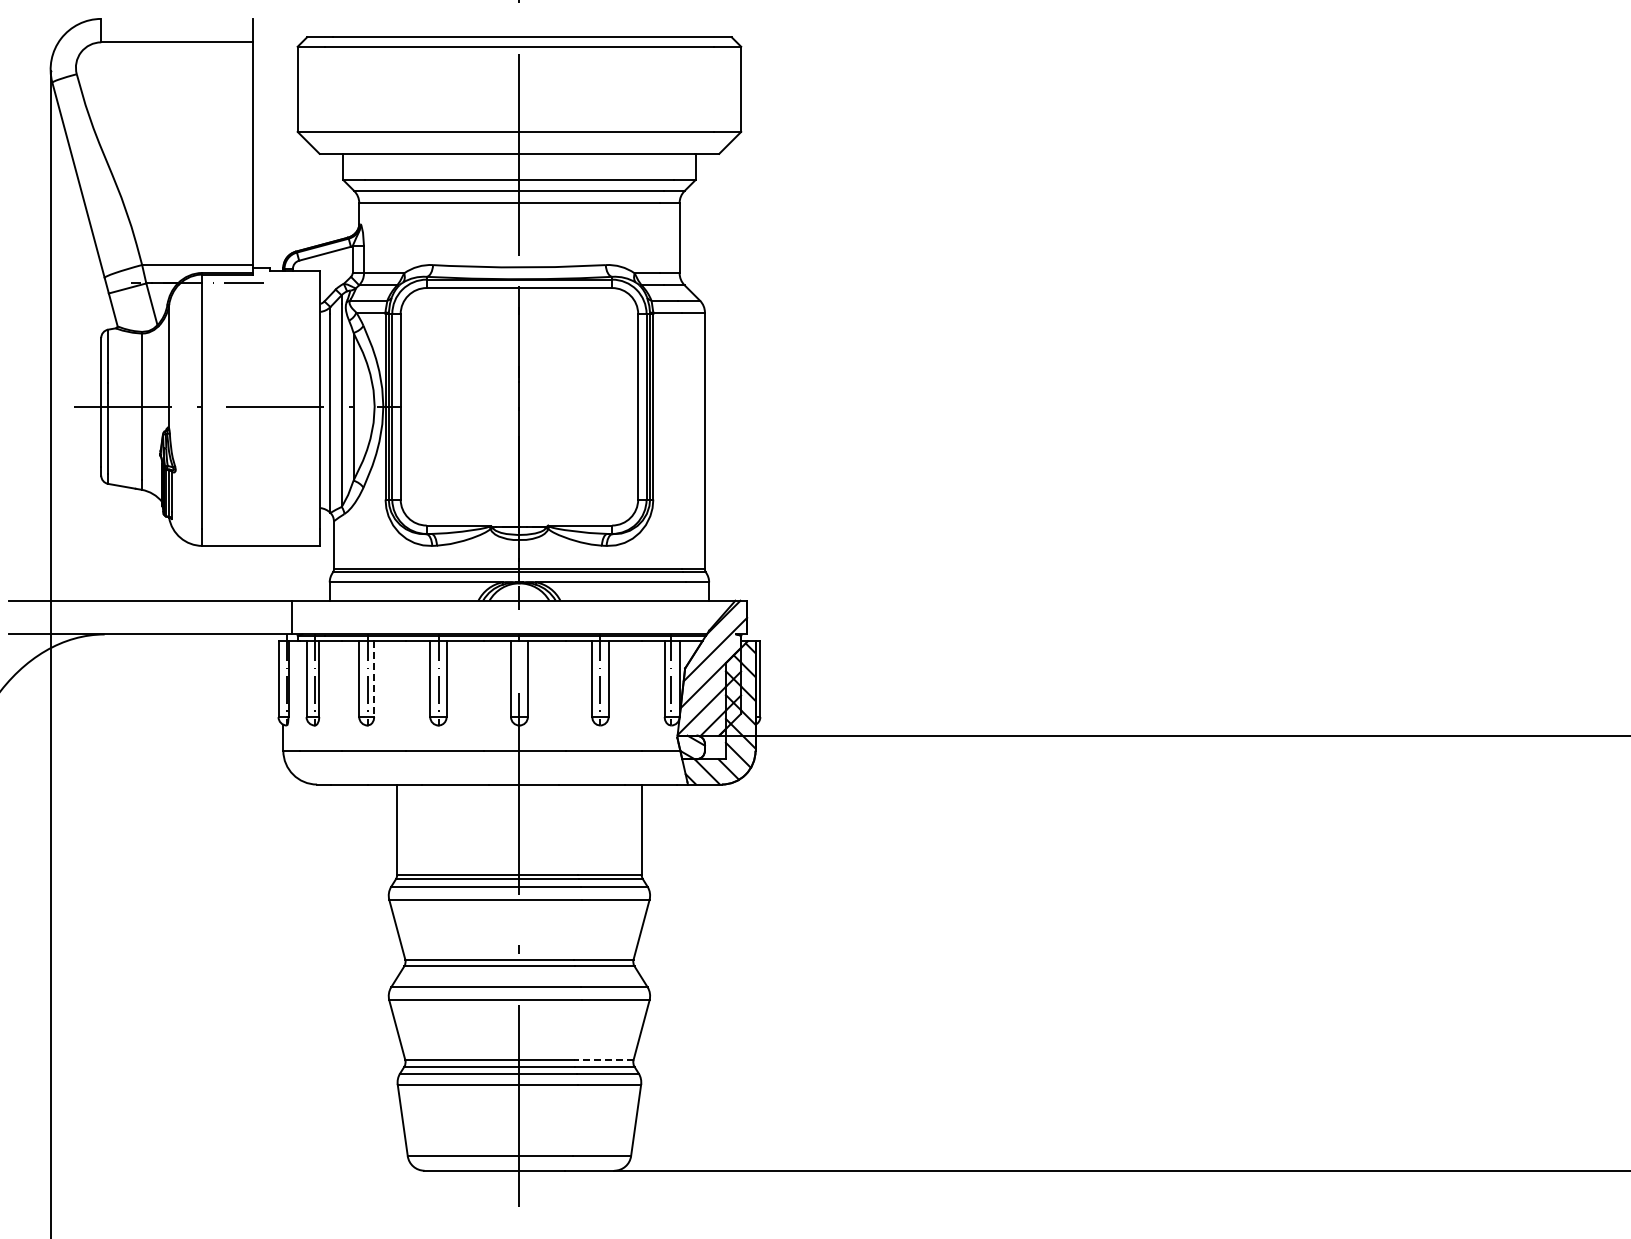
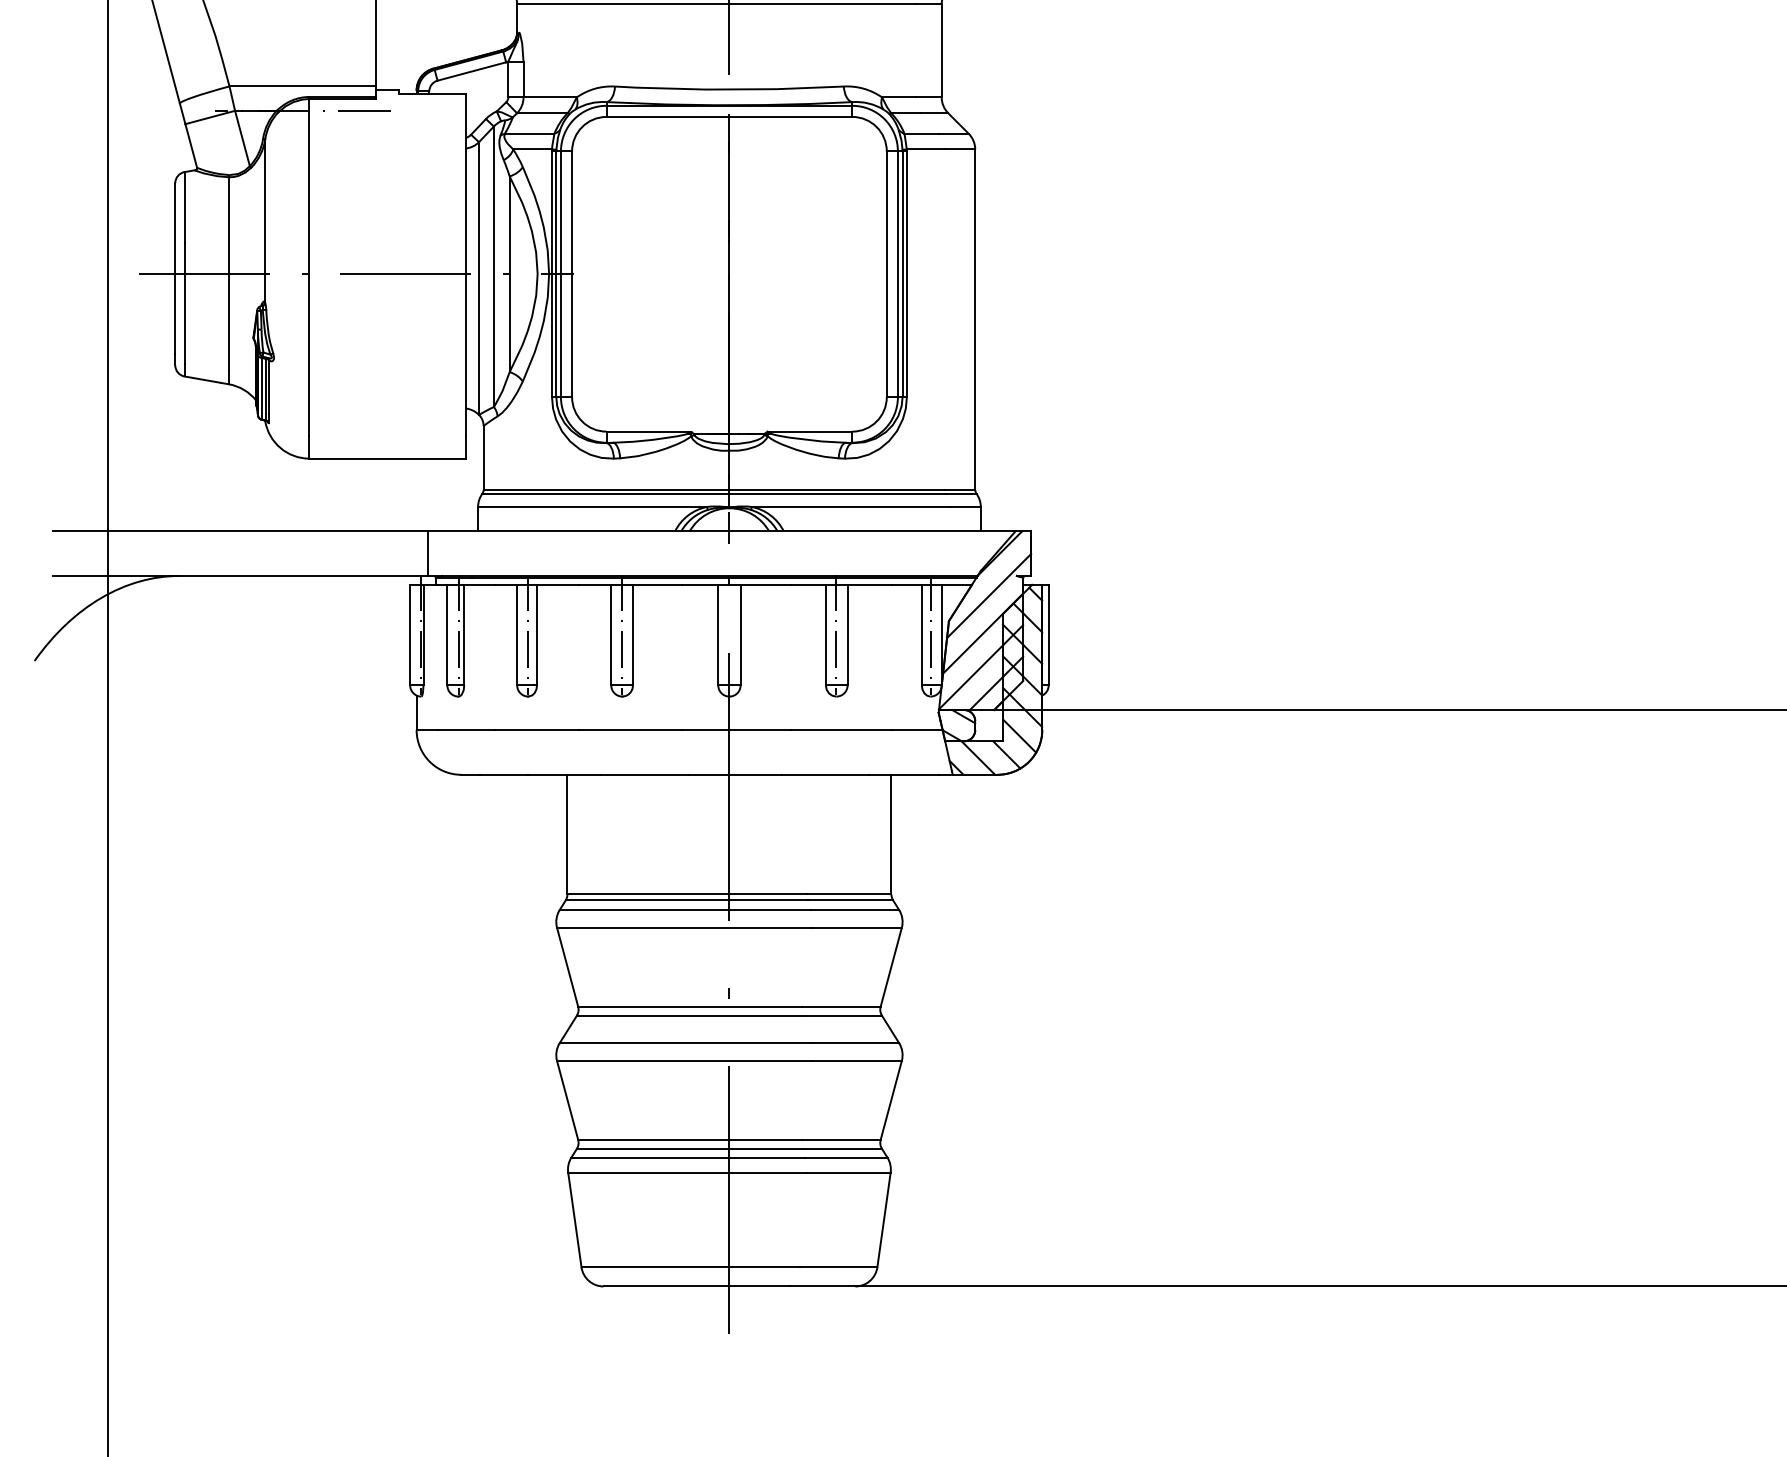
line: (374, 679) -> (537, 635), dashed -> solid
line: (603, 1060) -> (840, 1140), dashed -> solid

